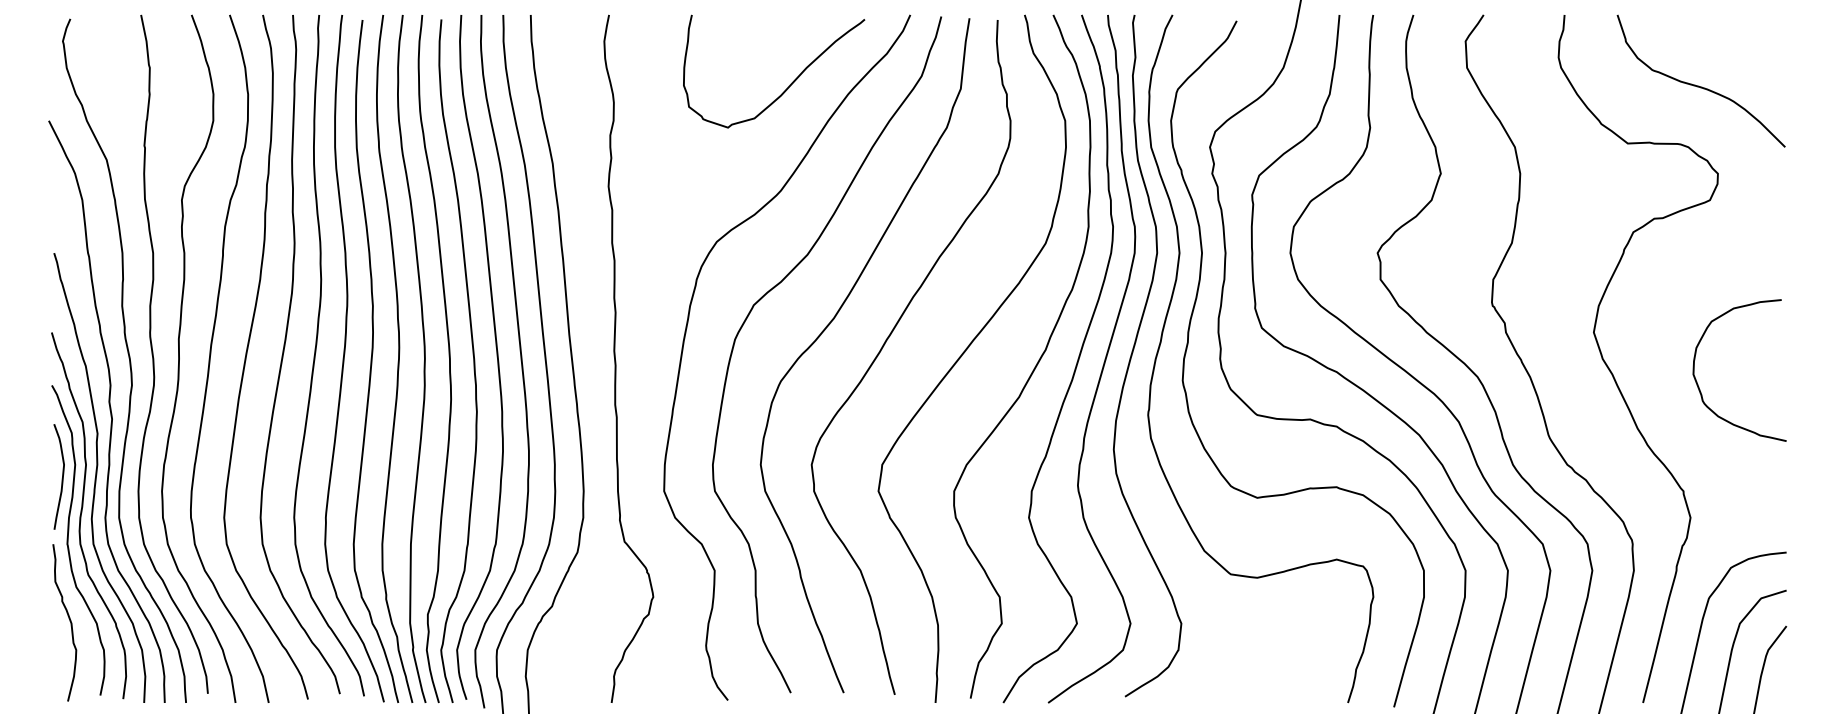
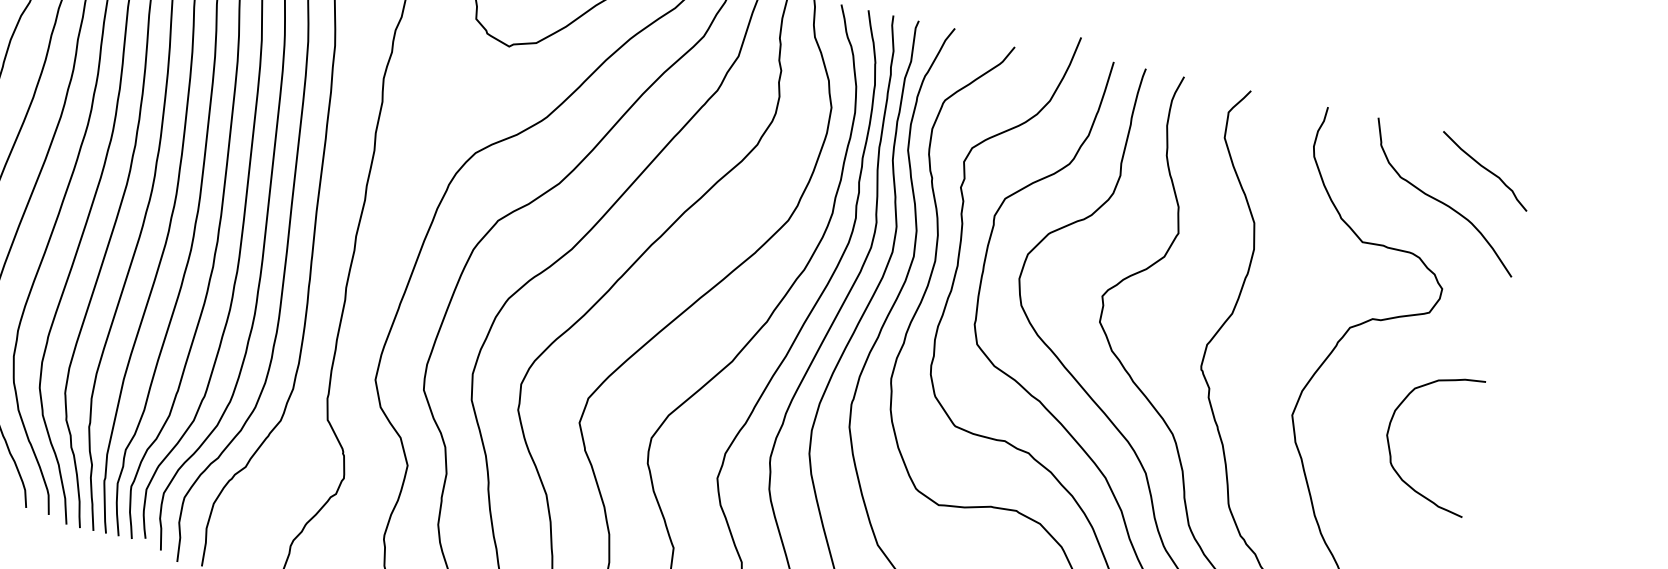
curve: (1735, 44) -> (1484, 169), added
curve: (1699, 386) -> (1390, 447), moved

